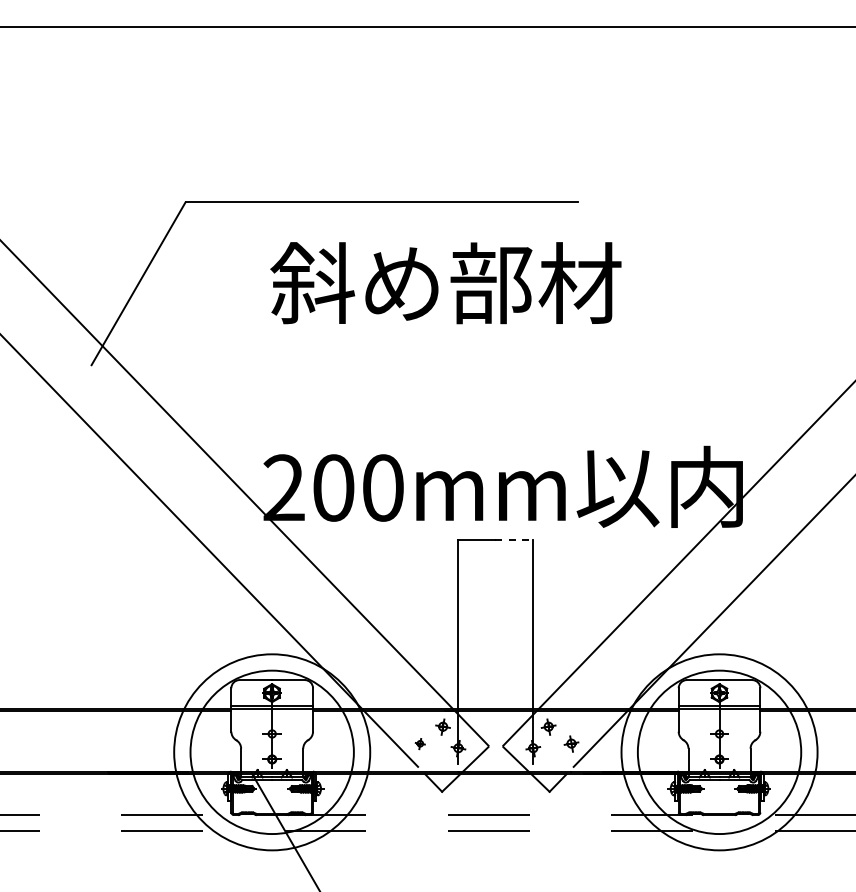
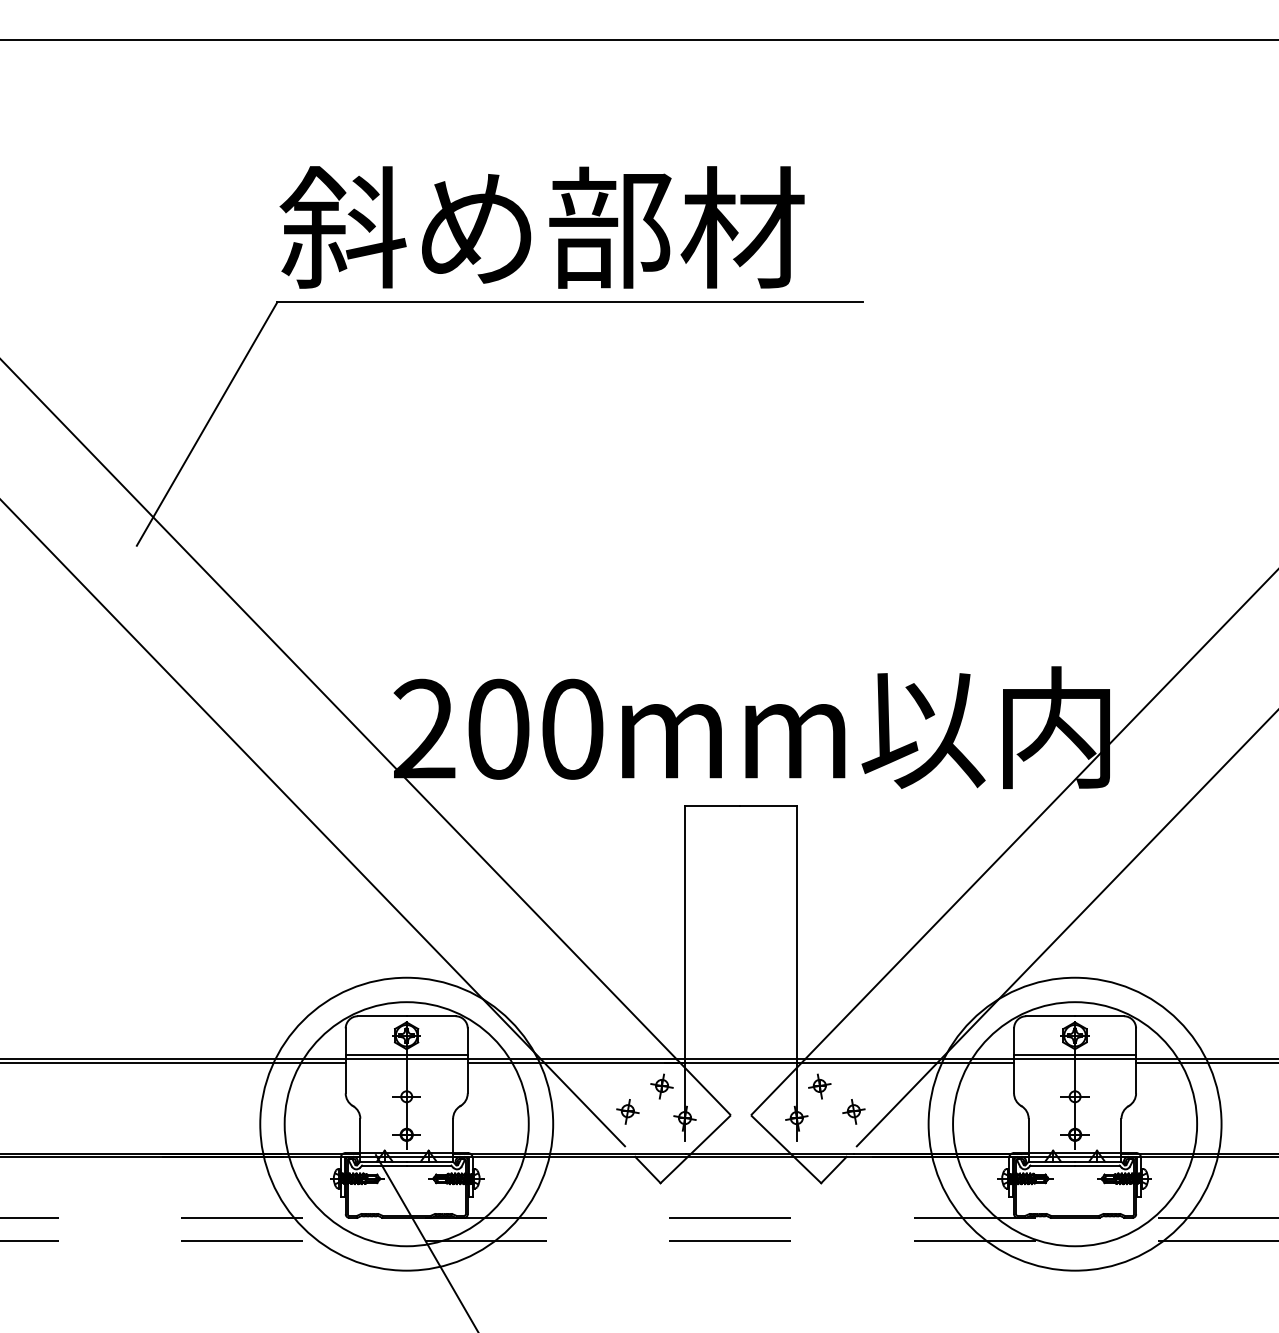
text: (445, 283) -> (541, 227), moved
line: (514, 539) -> (768, 806), dashed -> solid
part: (420, 743) -> (628, 1110), size x1.43

